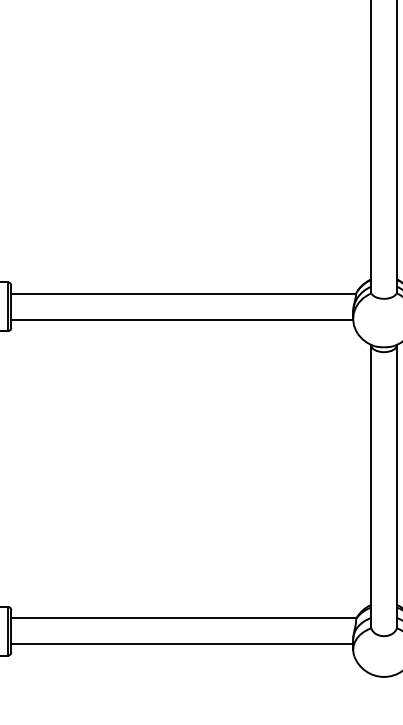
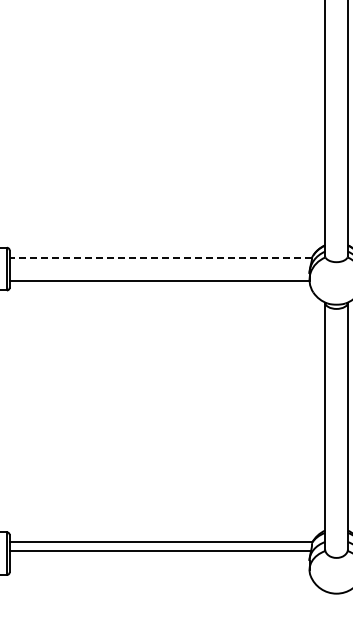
line: (183, 293) -> (160, 257), solid -> dashed
line: (182, 644) -> (159, 551), moved

